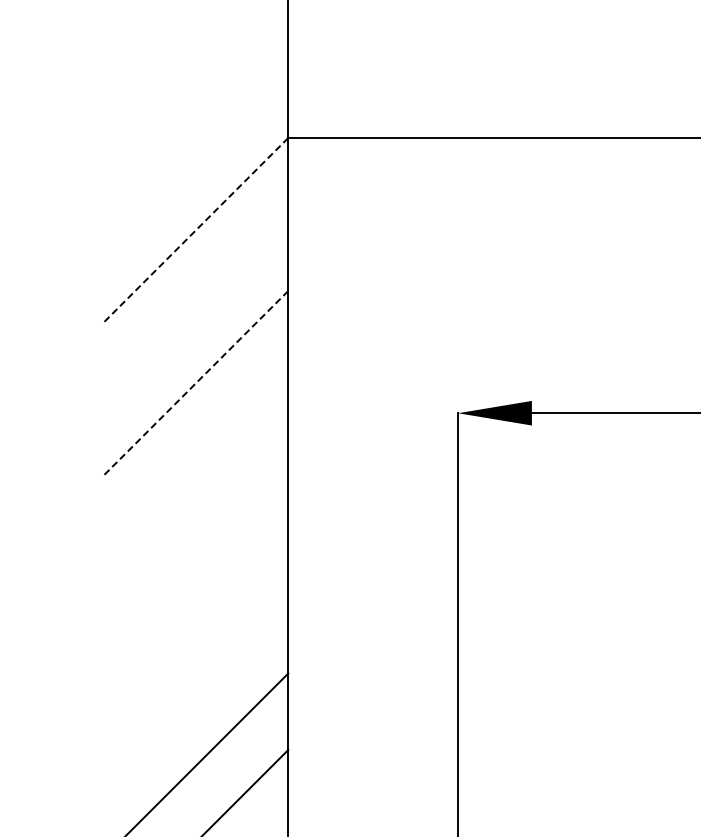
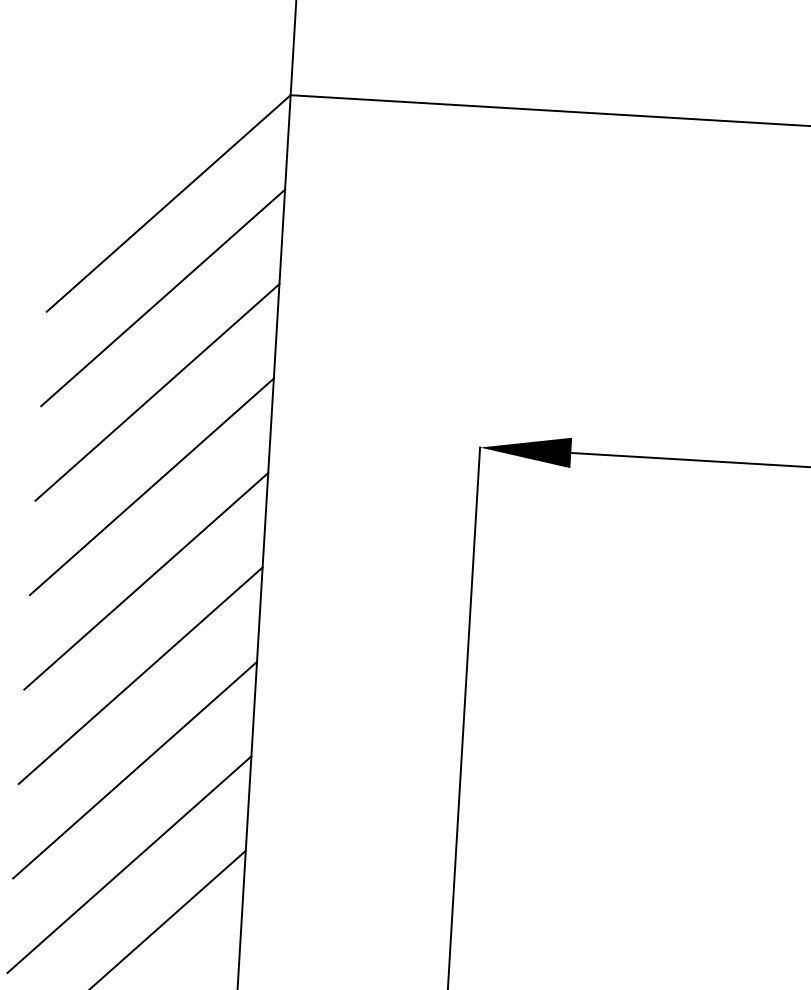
line: (195, 231) -> (169, 203), dashed -> solid
line: (194, 307) -> (162, 297), added
line: (195, 384) -> (157, 392), dashed -> solid
line: (194, 460) -> (151, 486), added
line: (194, 536) -> (145, 580), added
line: (194, 613) -> (139, 675), added
line: (194, 689) -> (134, 769), added

